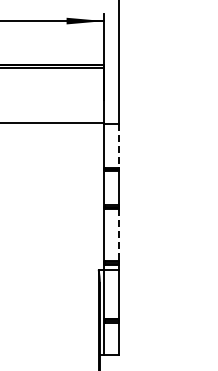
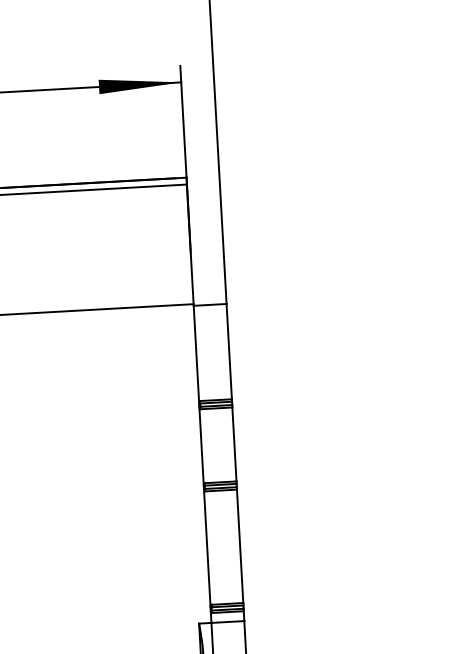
line: (119, 145) -> (229, 351), dashed -> solid
line: (119, 235) -> (240, 546), dashed -> solid

